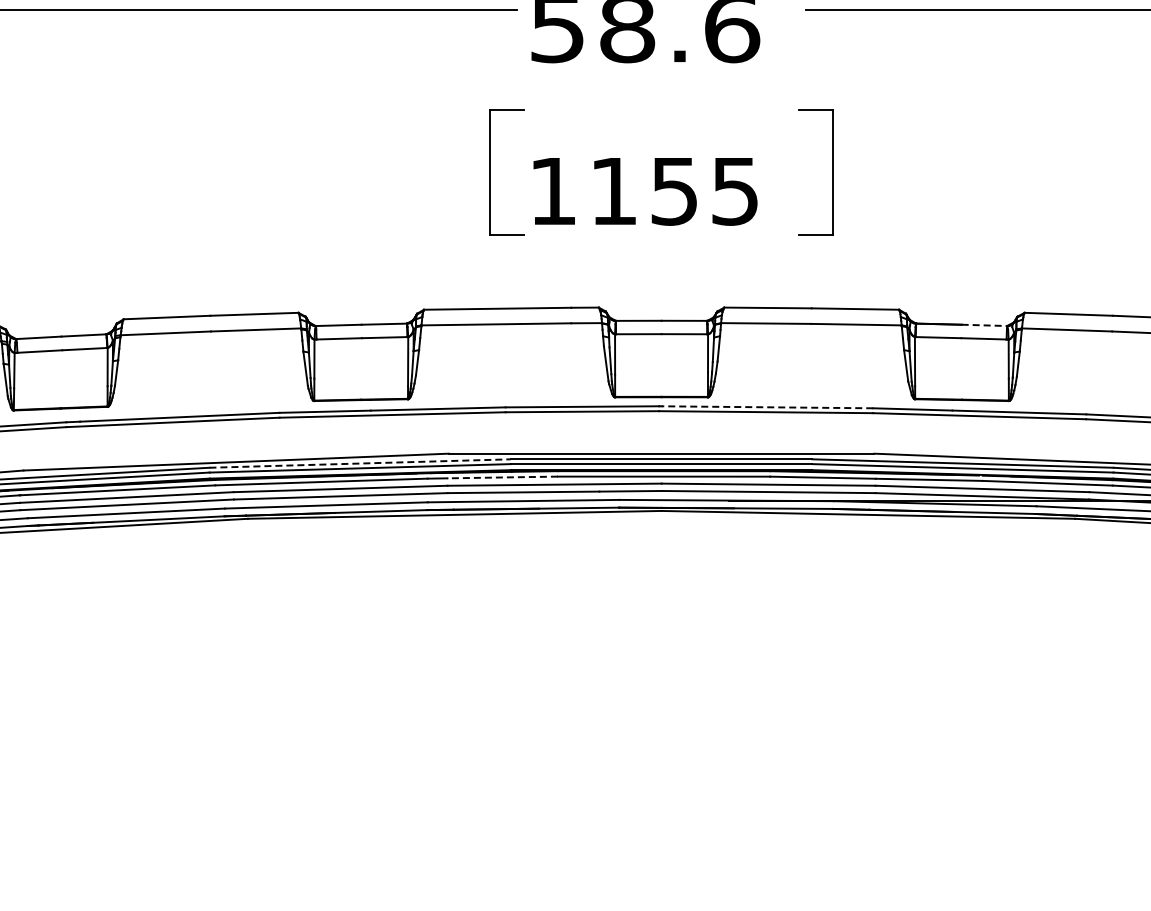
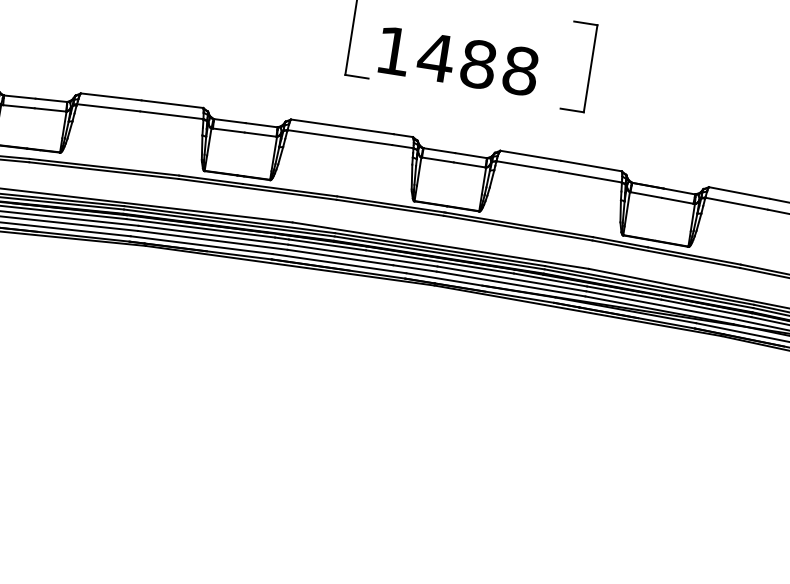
text: (673, 190) -> (477, 63), 1155 -> 1488
line: (984, 325) -> (679, 191), dashed -> solid
line: (767, 407) -> (519, 225), dashed -> solid
line: (360, 463) -> (230, 219), dashed -> solid
line: (502, 477) -> (327, 244), dashed -> solid

